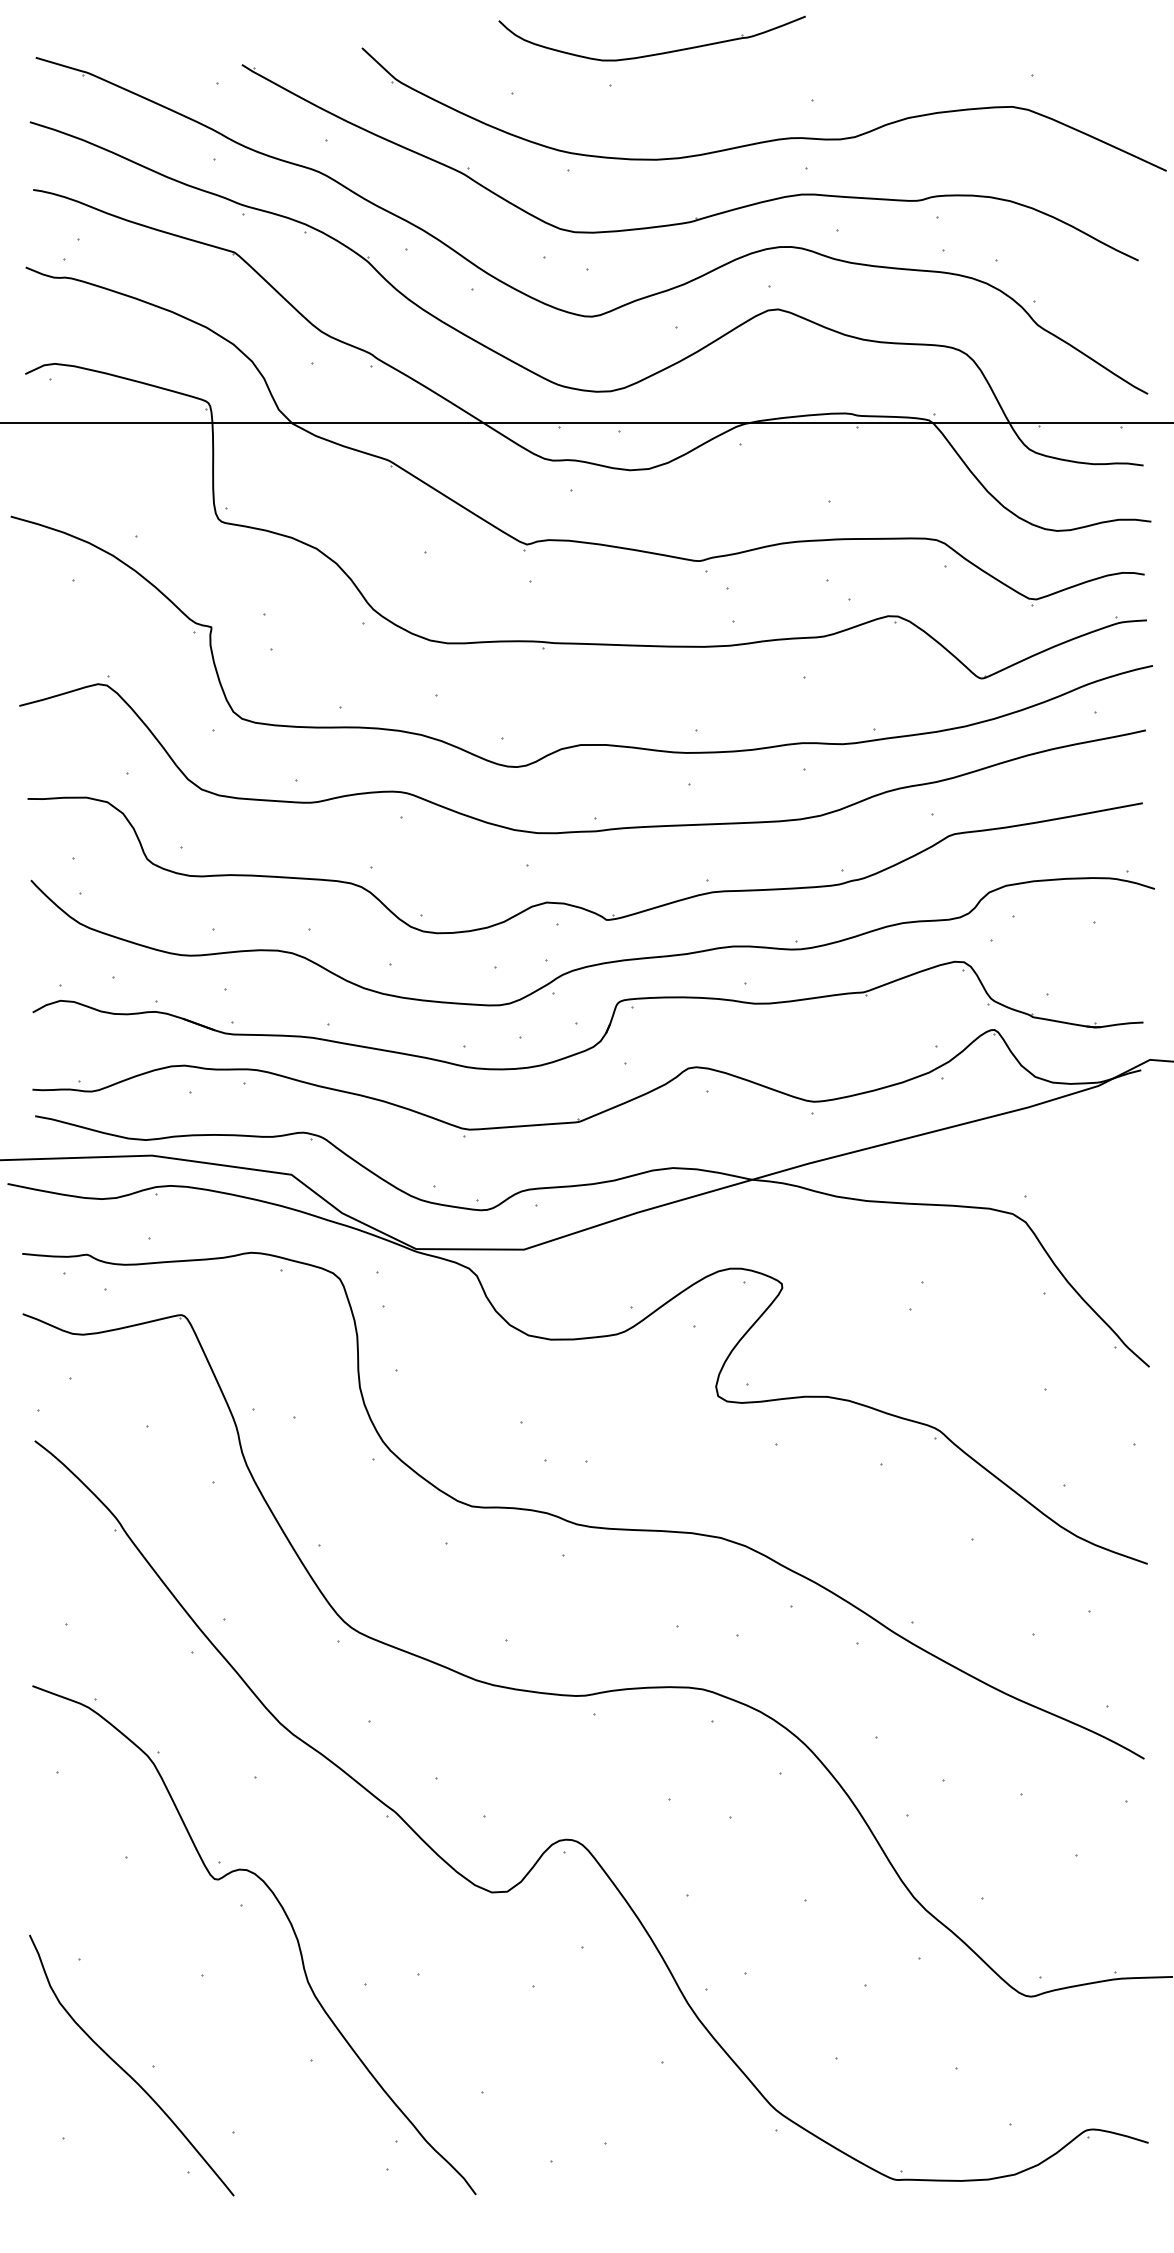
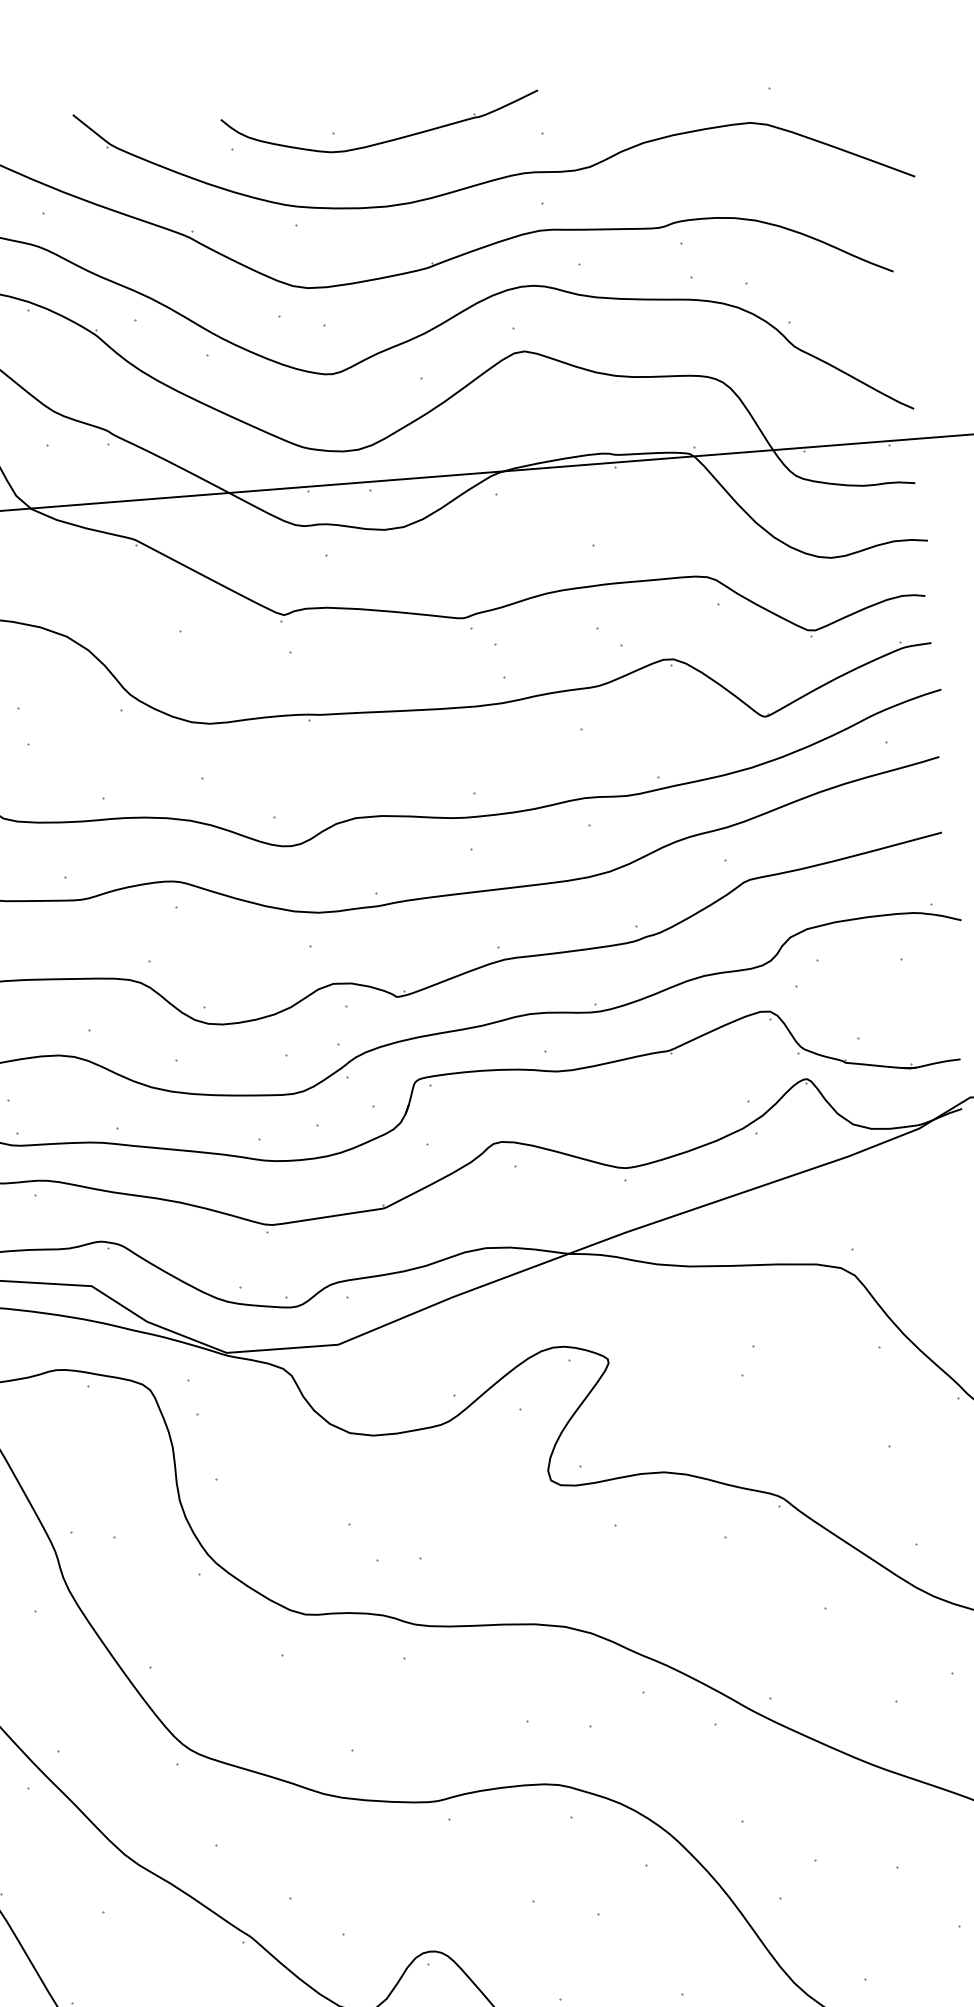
part: (655, 53) -> (385, 140), moved

